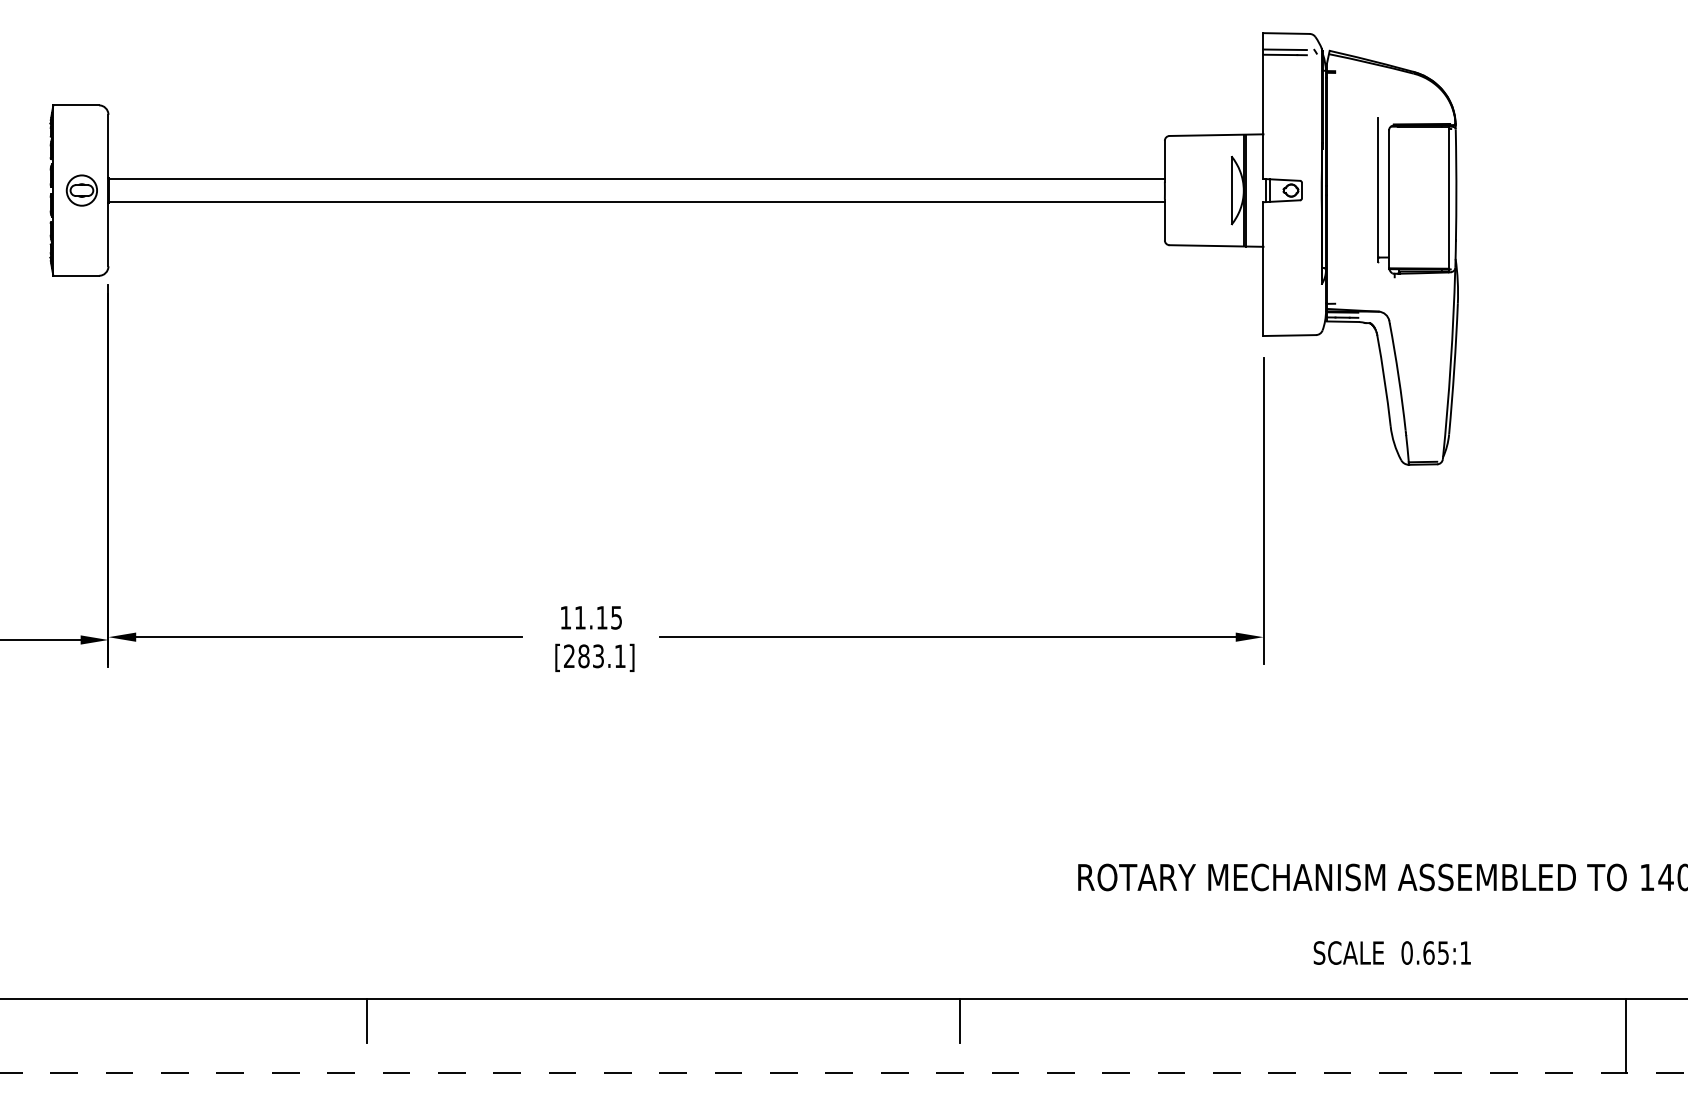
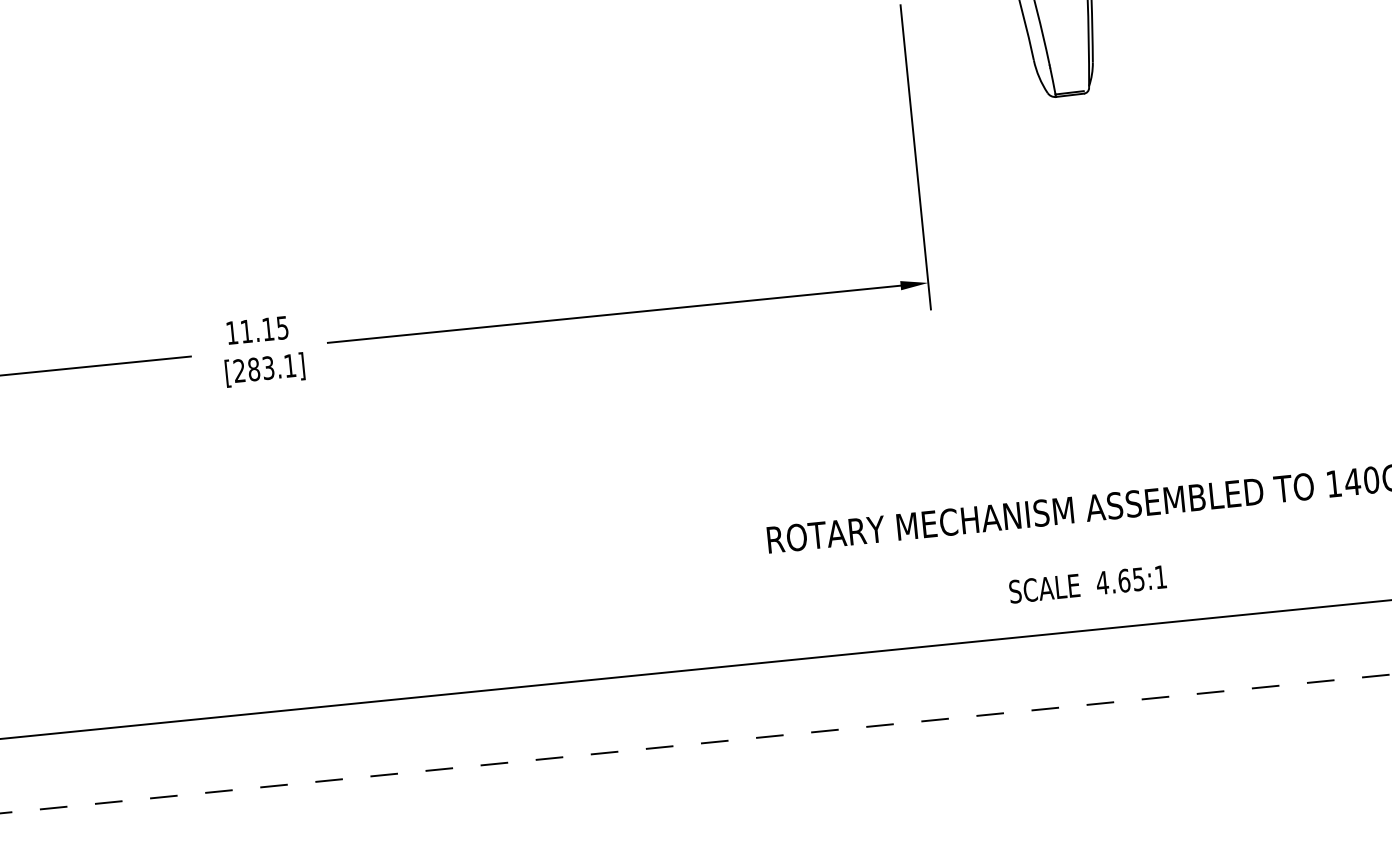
text: (1407, 952) -> (1102, 582), 0.65:1 -> 4.65:1
line: (367, 1020) -> (74, 753), removed
line: (959, 1020) -> (663, 694), removed
line: (1625, 1035) -> (1328, 643), removed

